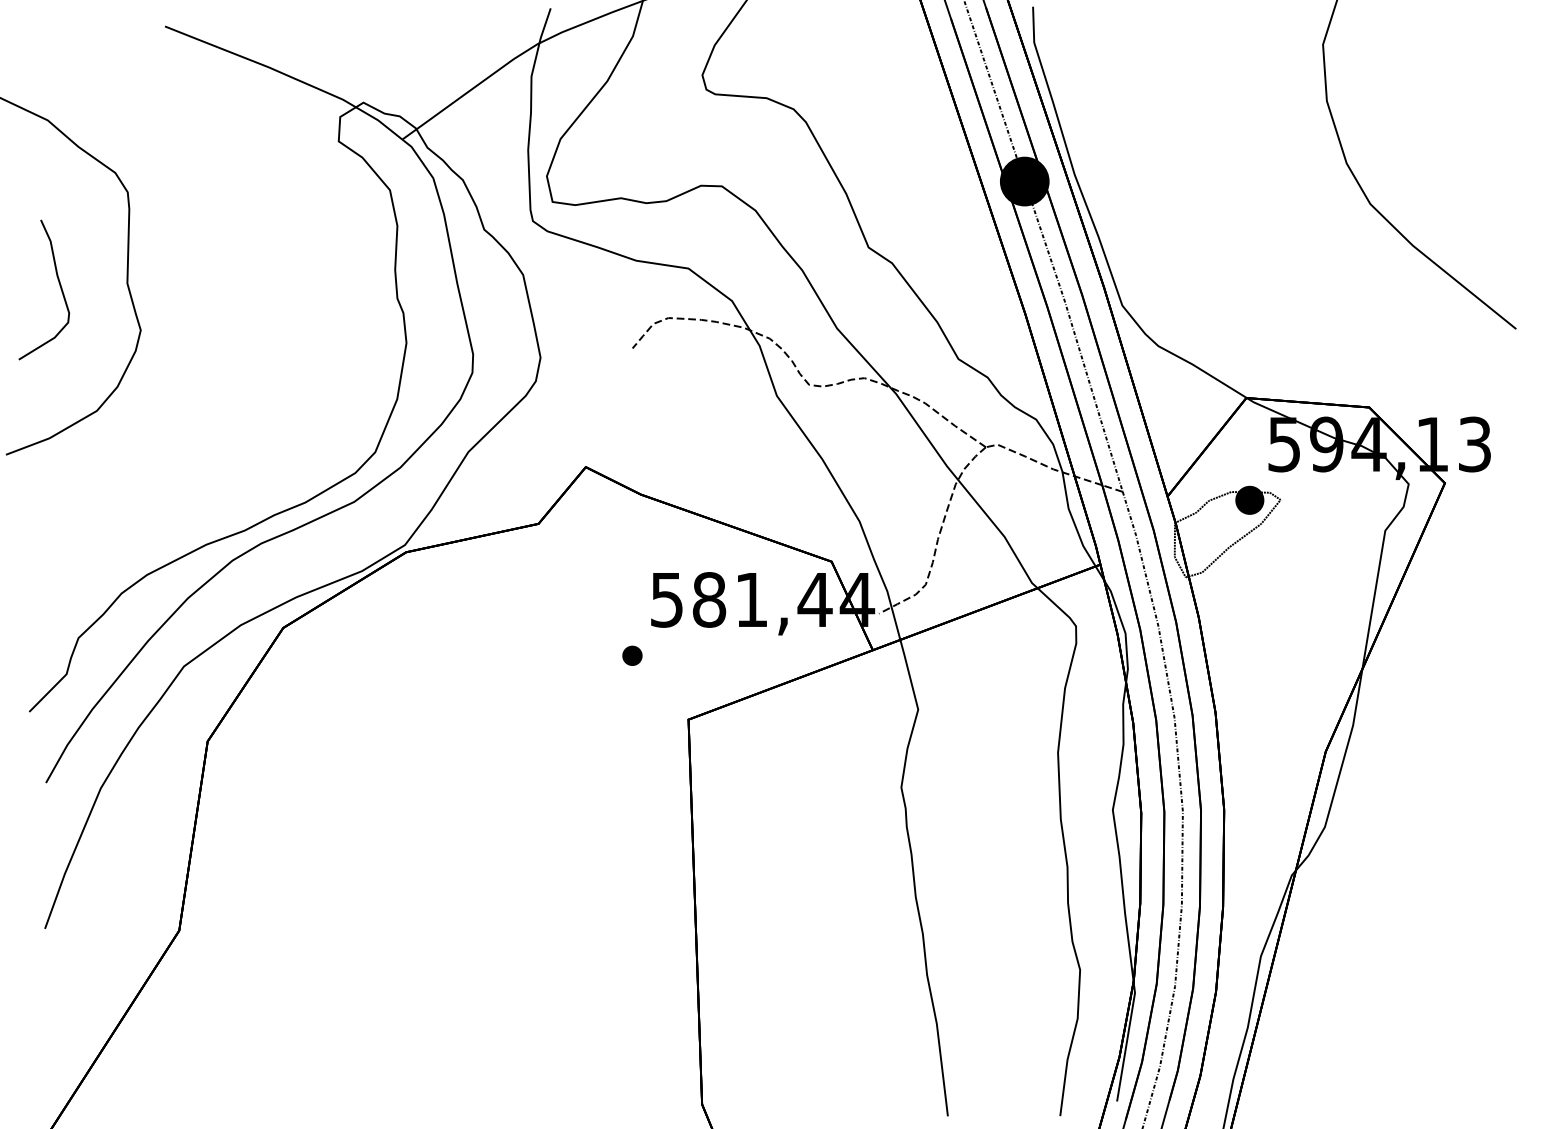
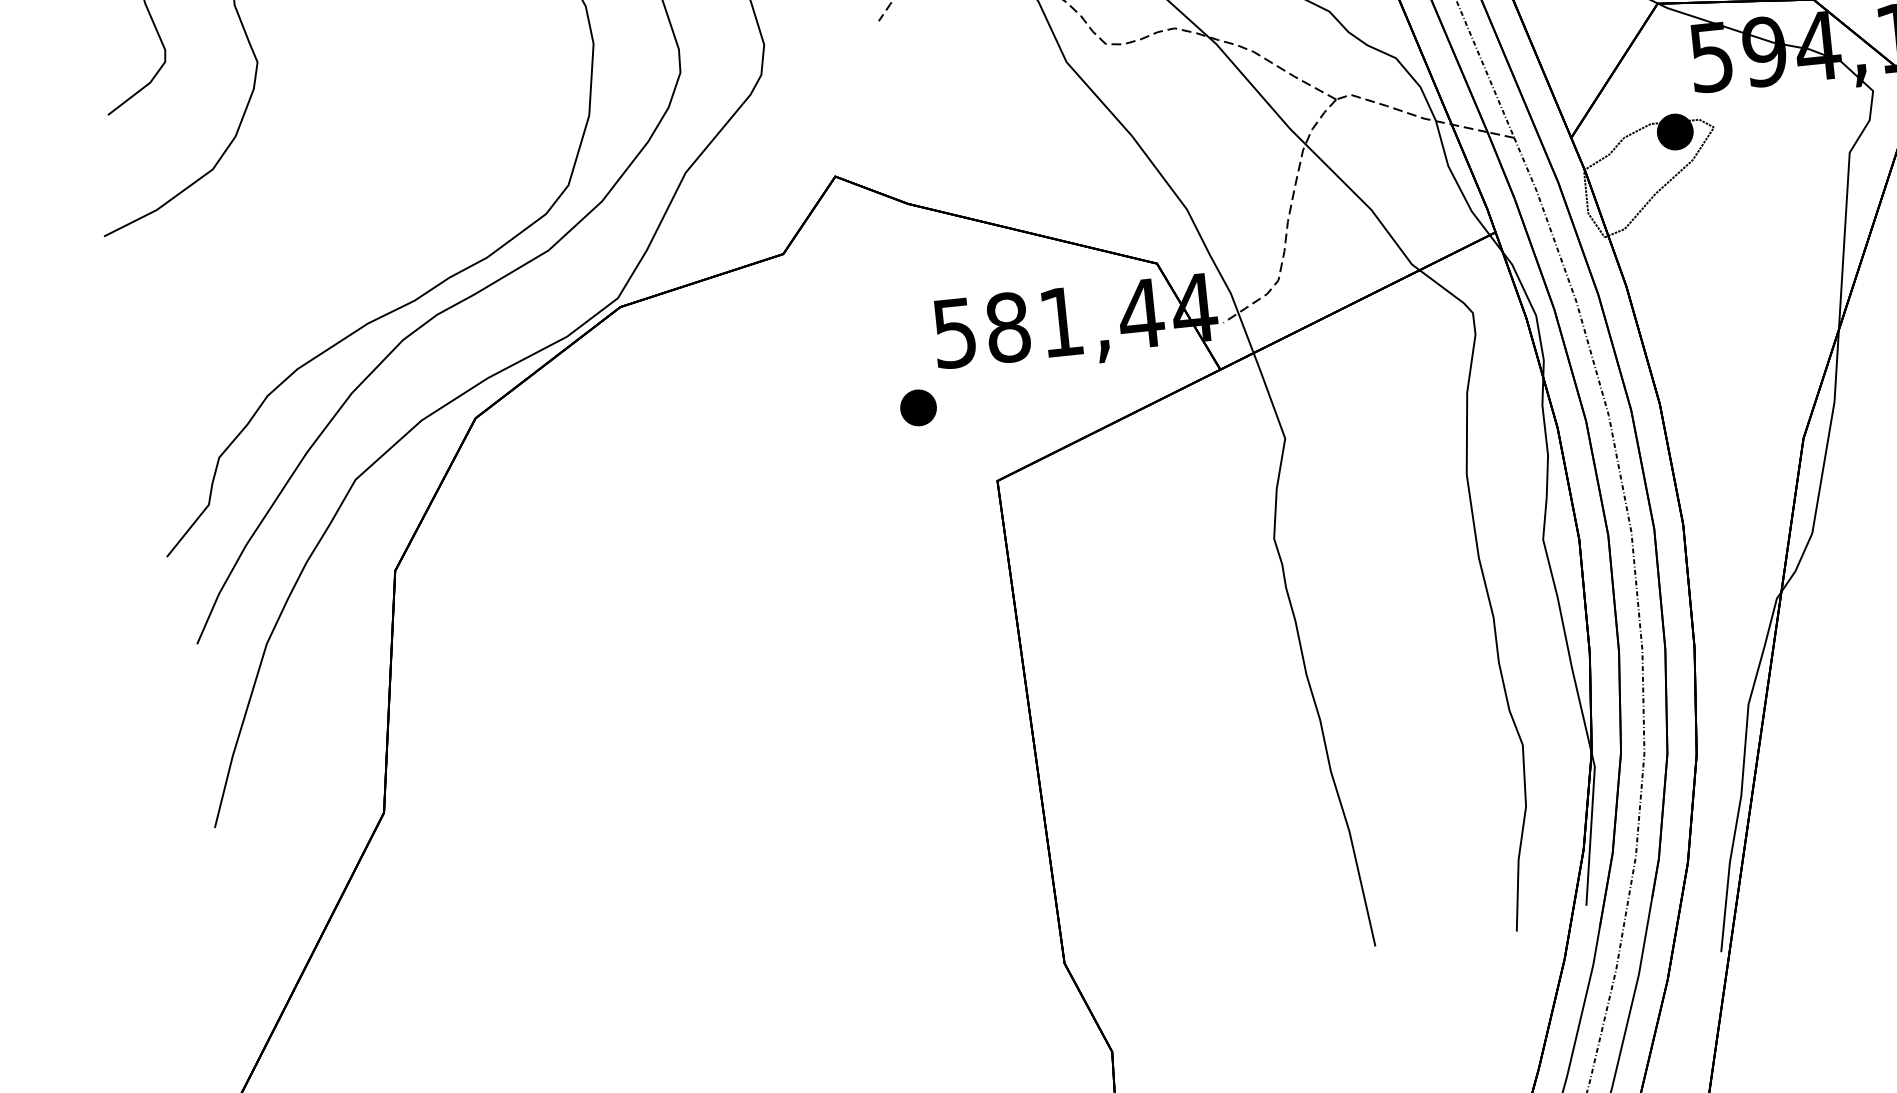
part: (632, 655) -> (918, 407), size x1.43

